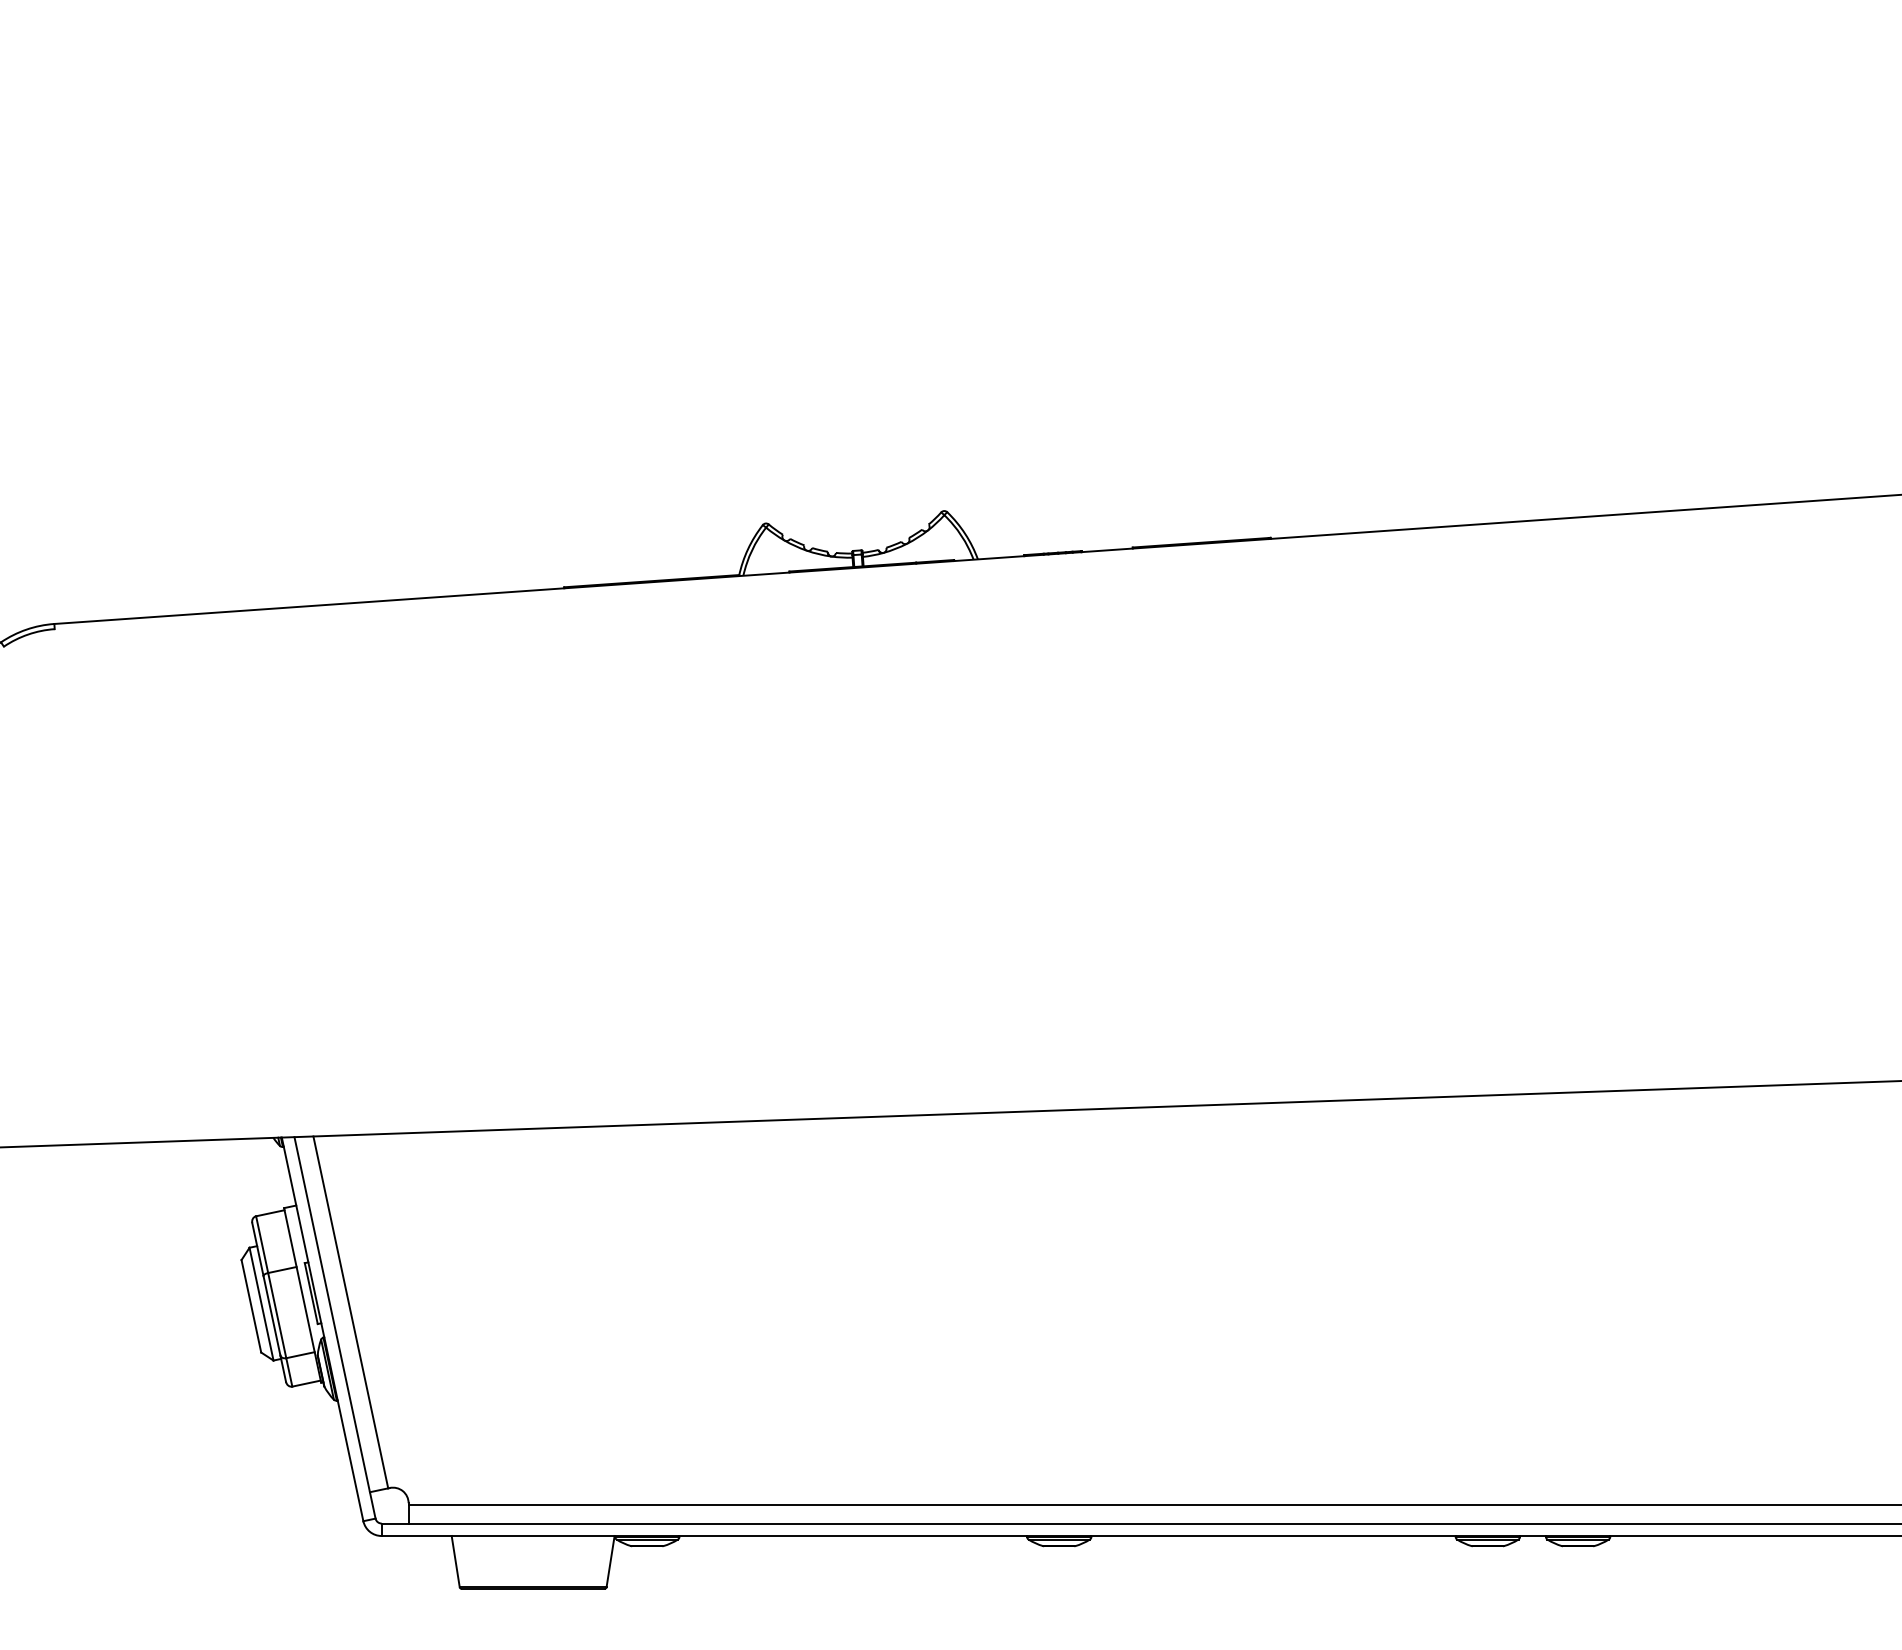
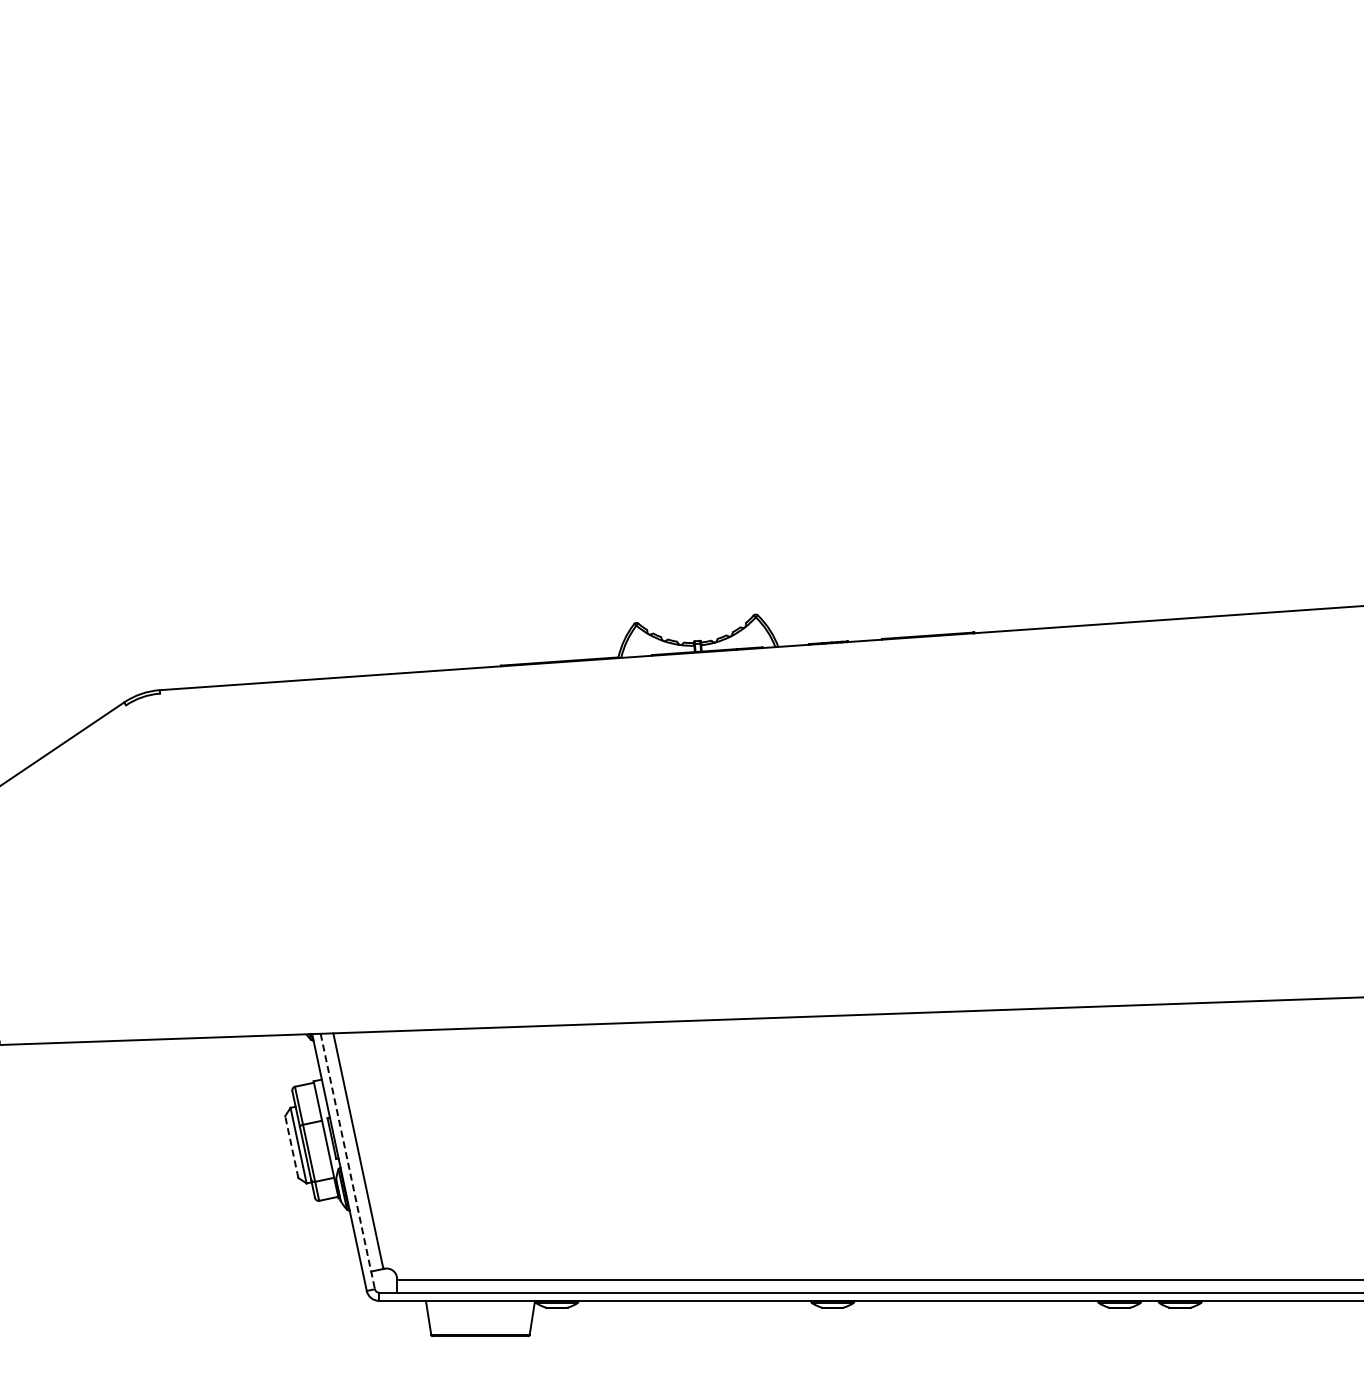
line: (250, 1306) -> (291, 1147), solid -> dashed
line: (334, 1327) -> (347, 1161), solid -> dashed

